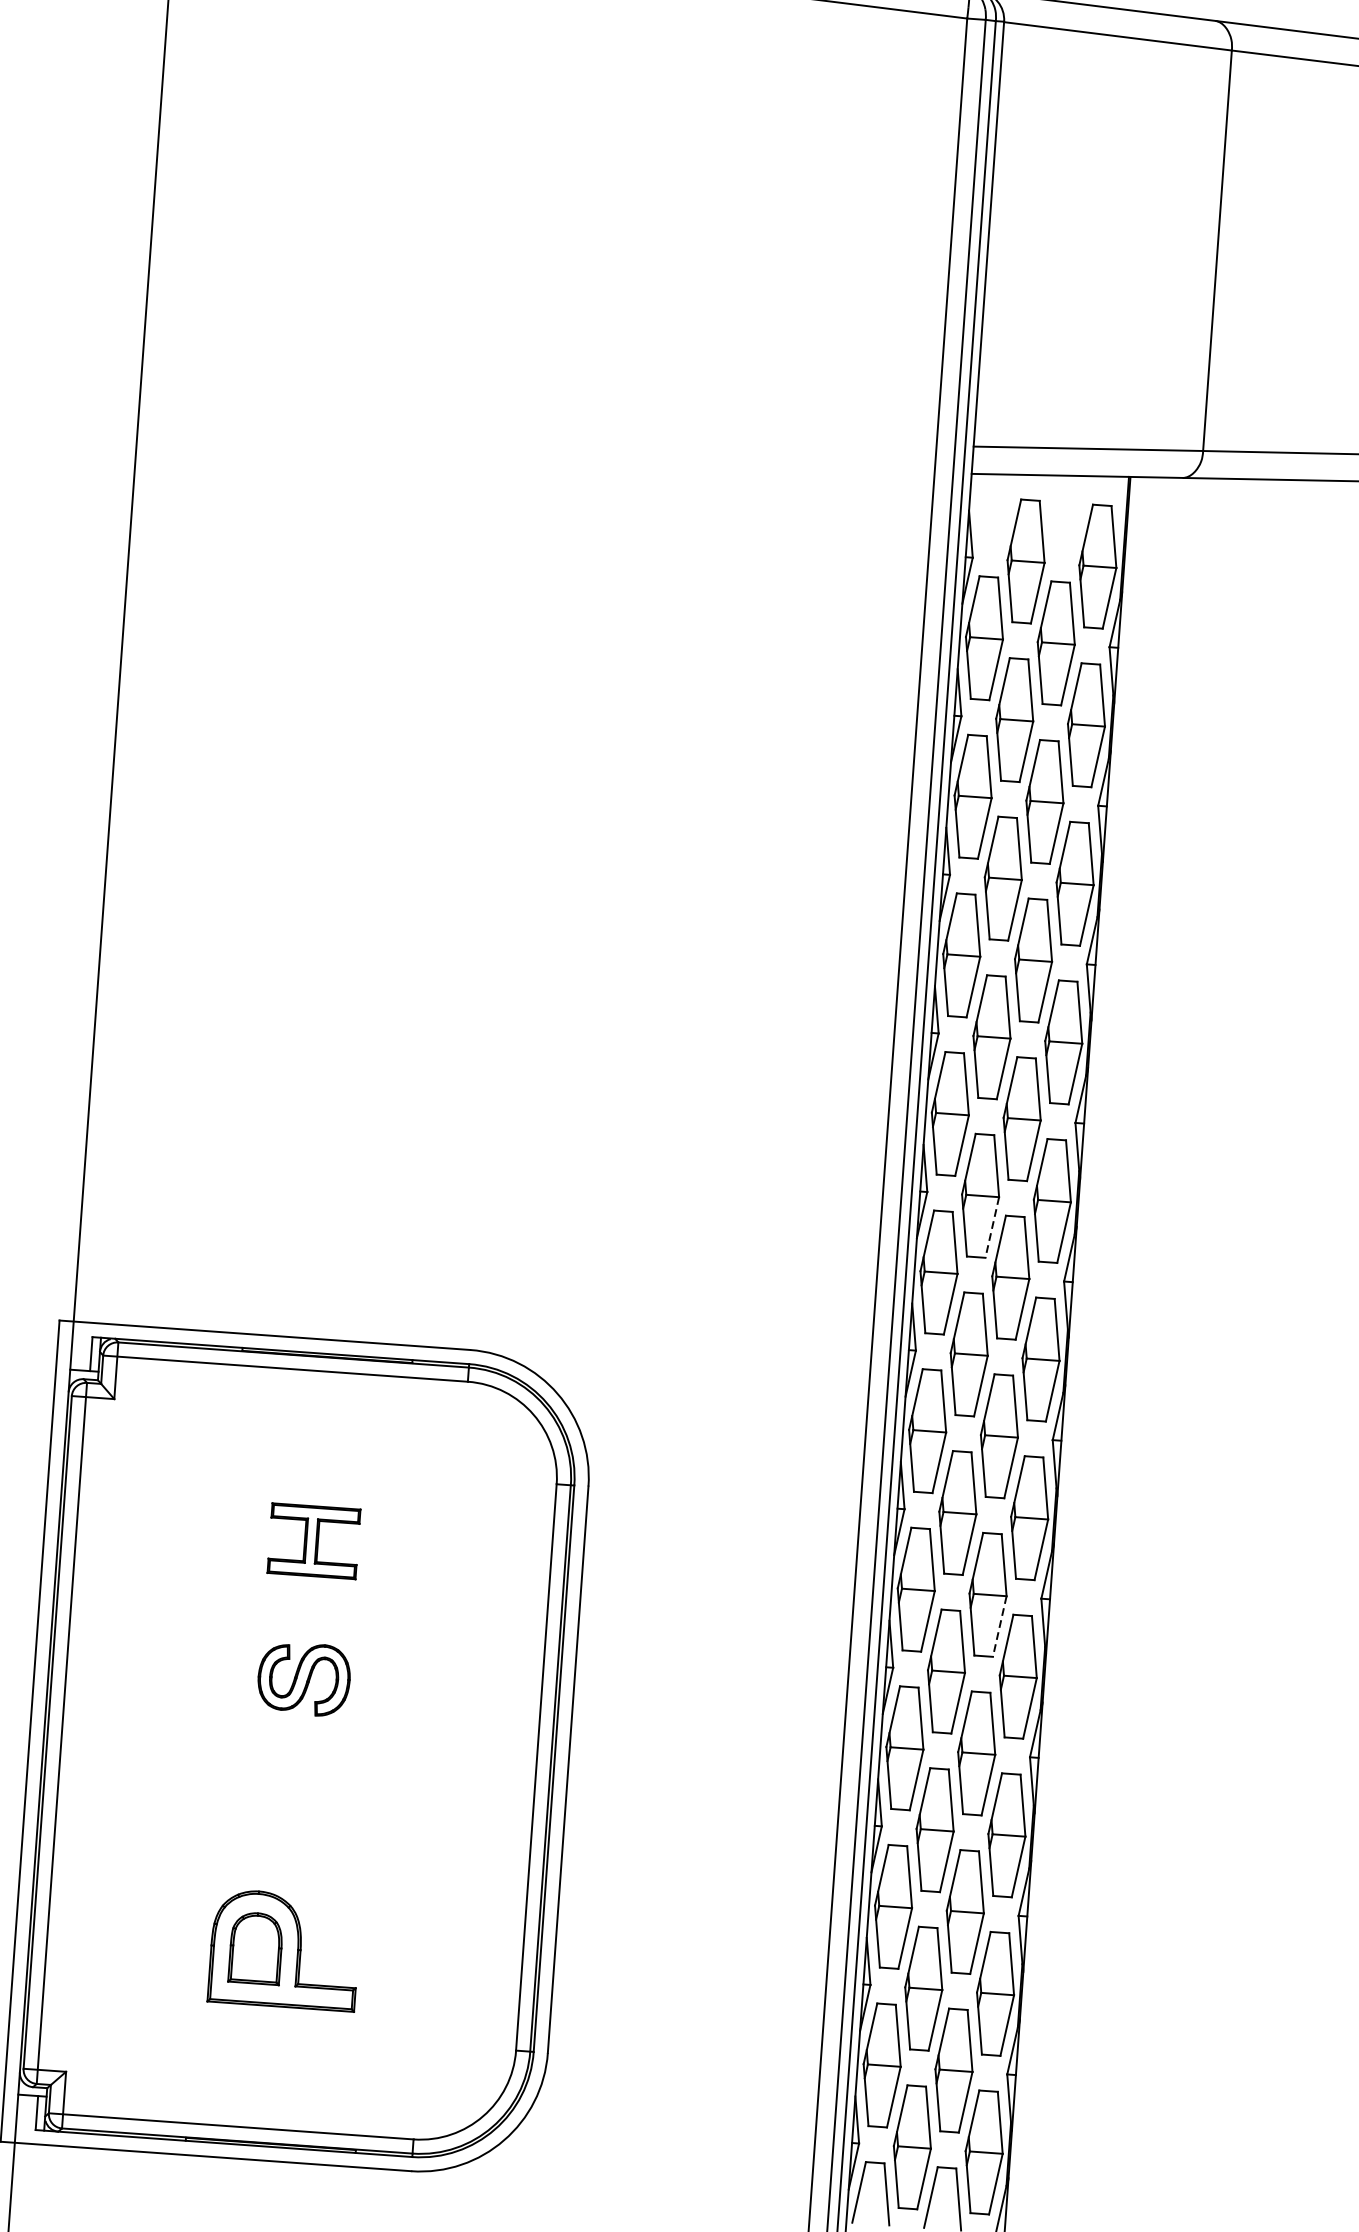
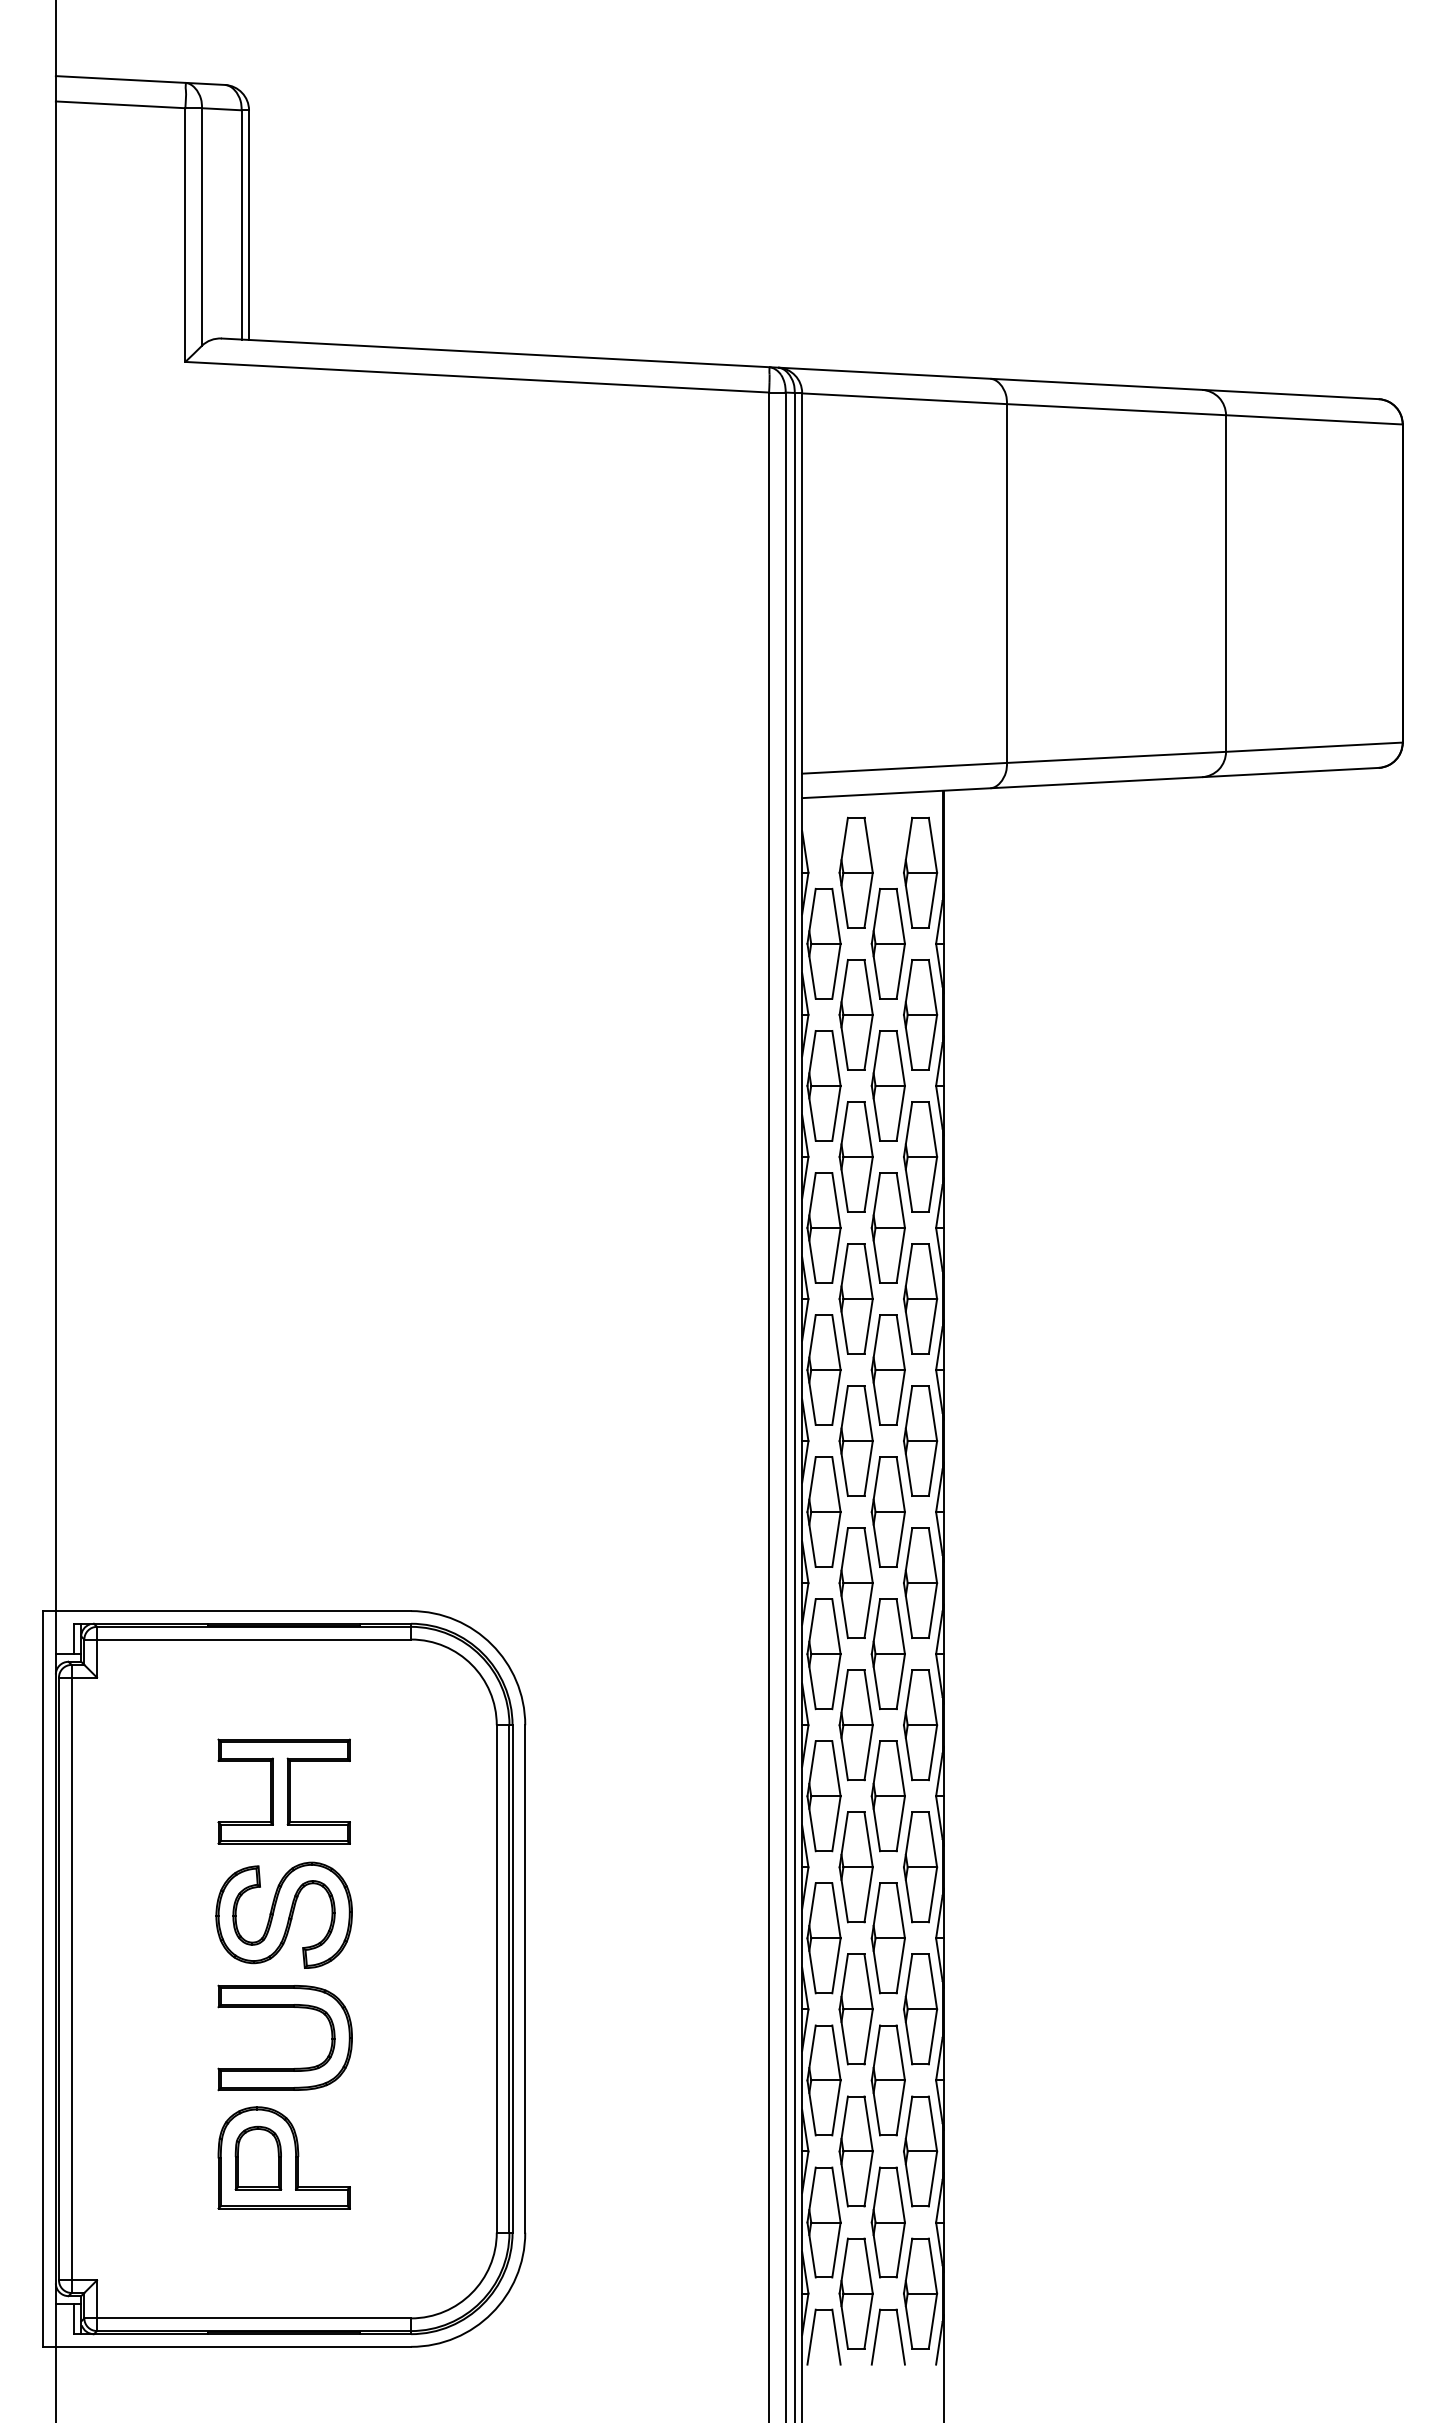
line: (992, 1227) -> (868, 1468), dashed -> solid
part: (313, 1541) -> (283, 1791), size x1.67
line: (999, 1626) -> (900, 1823), dashed -> solid
part: (303, 1678) -> (283, 1914), size x1.67
part: (297, 1782) -> (284, 2007), added

